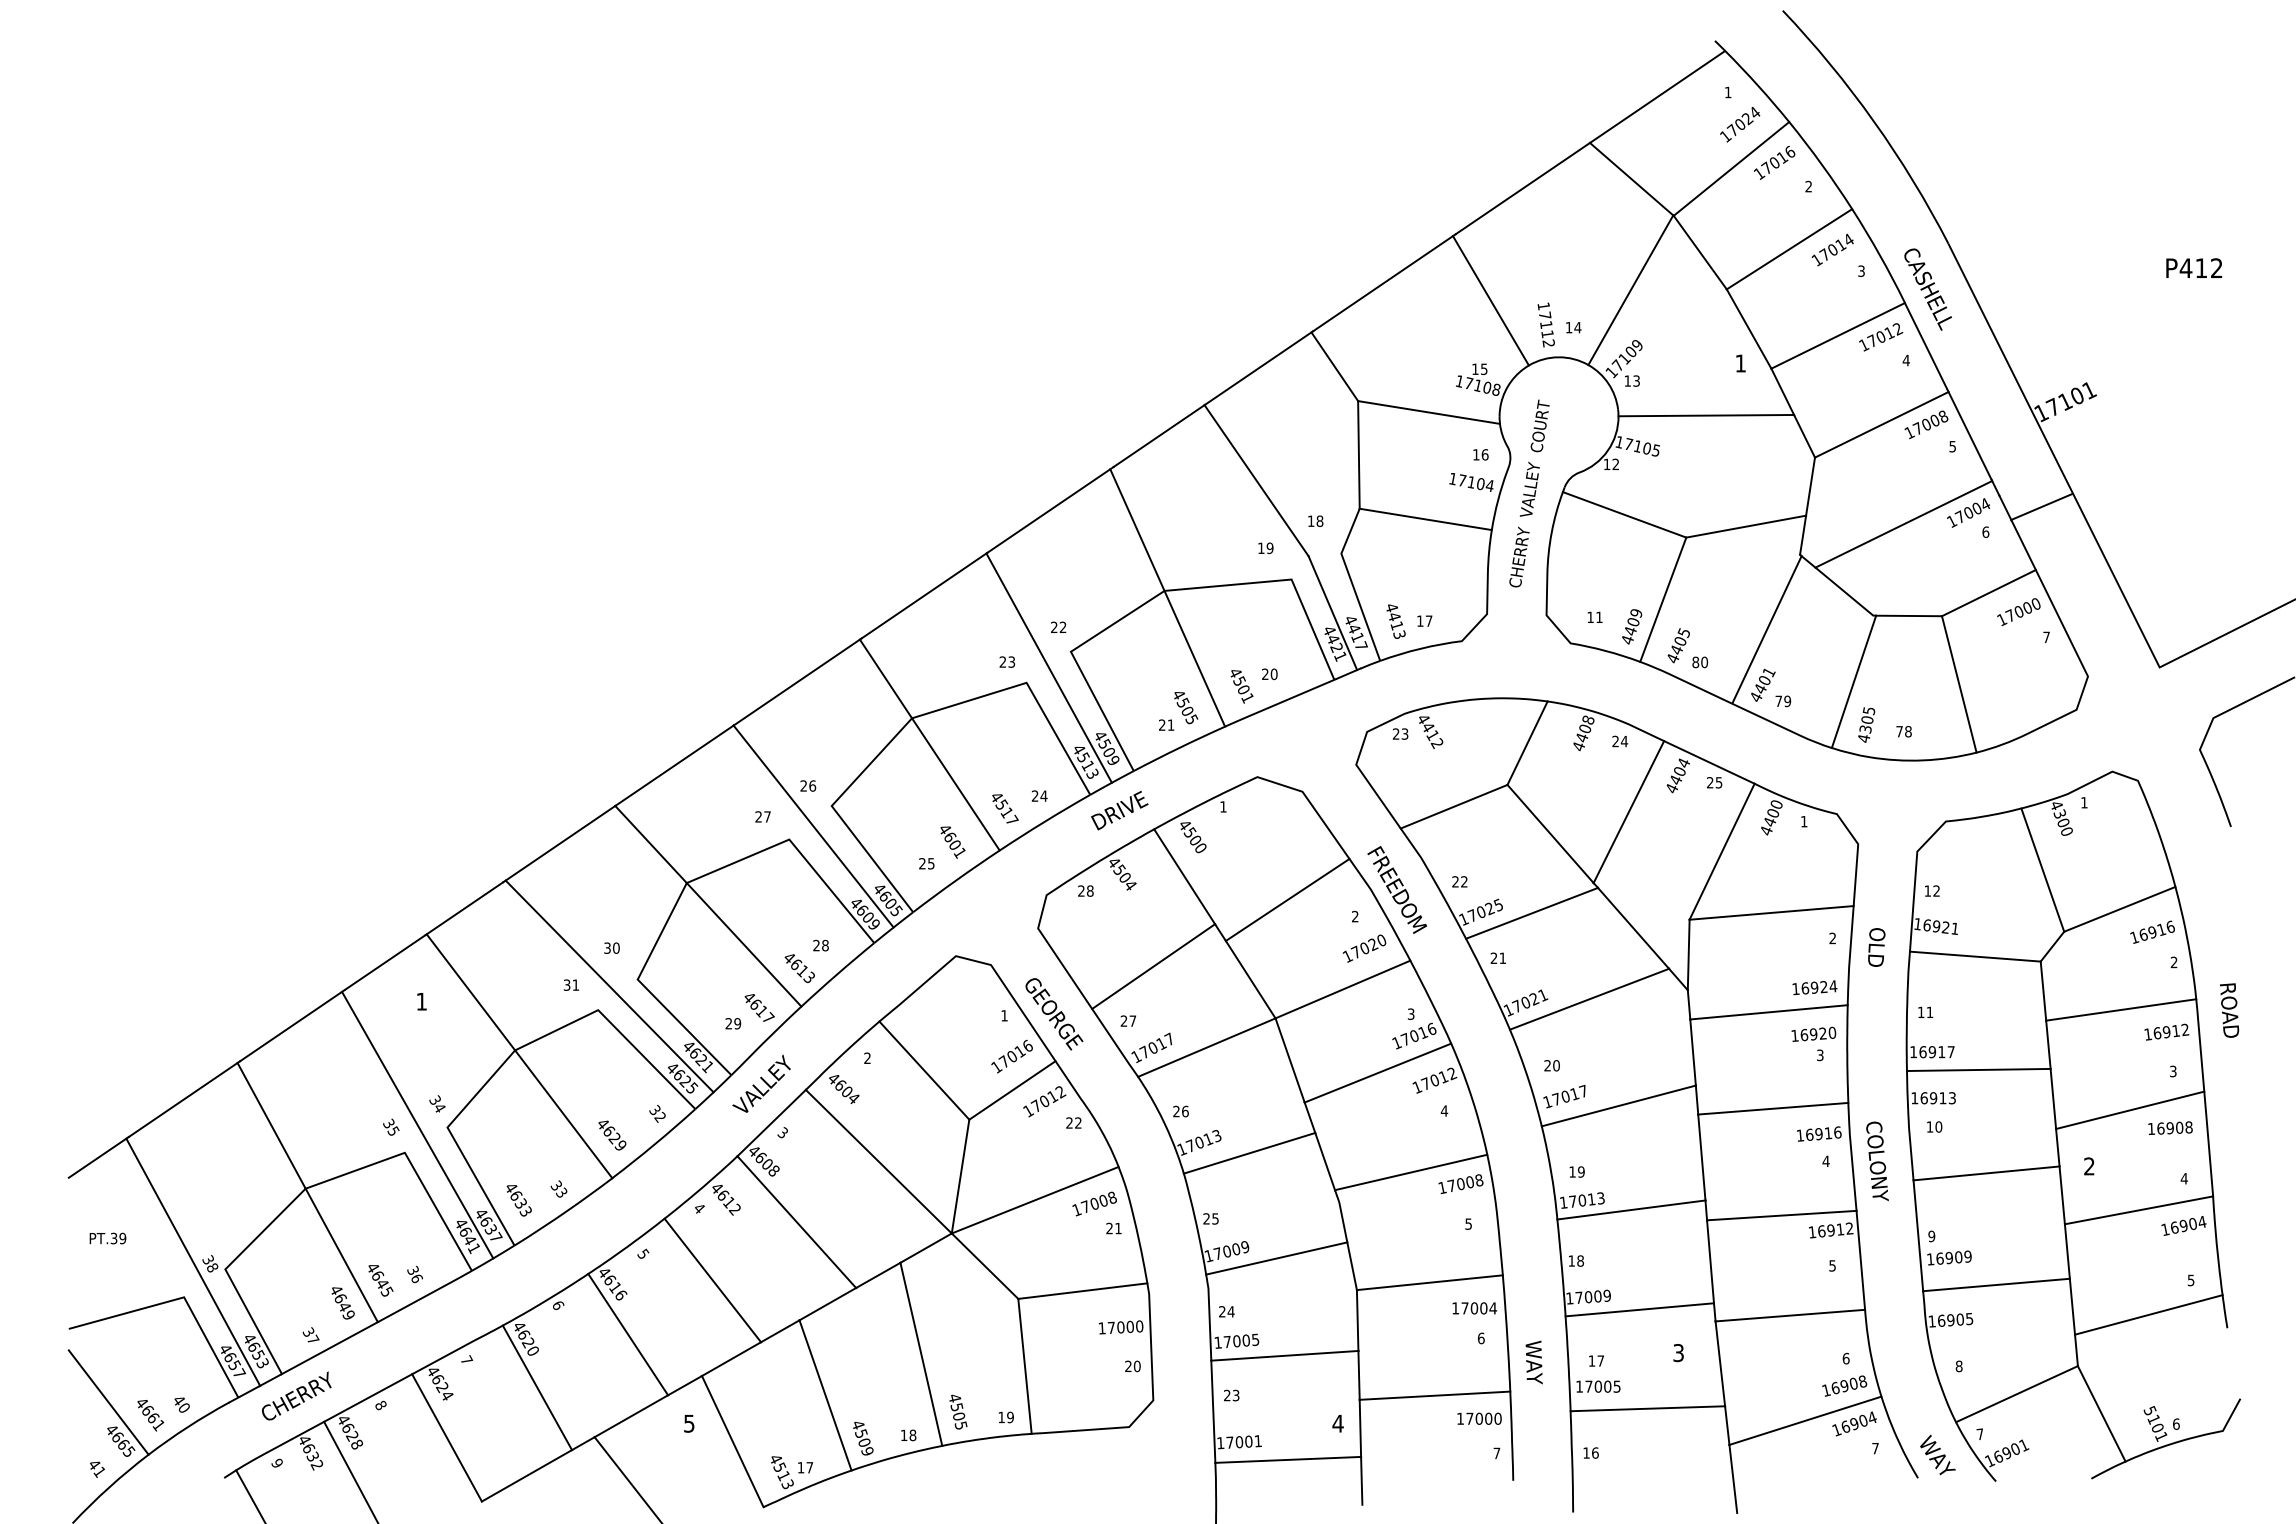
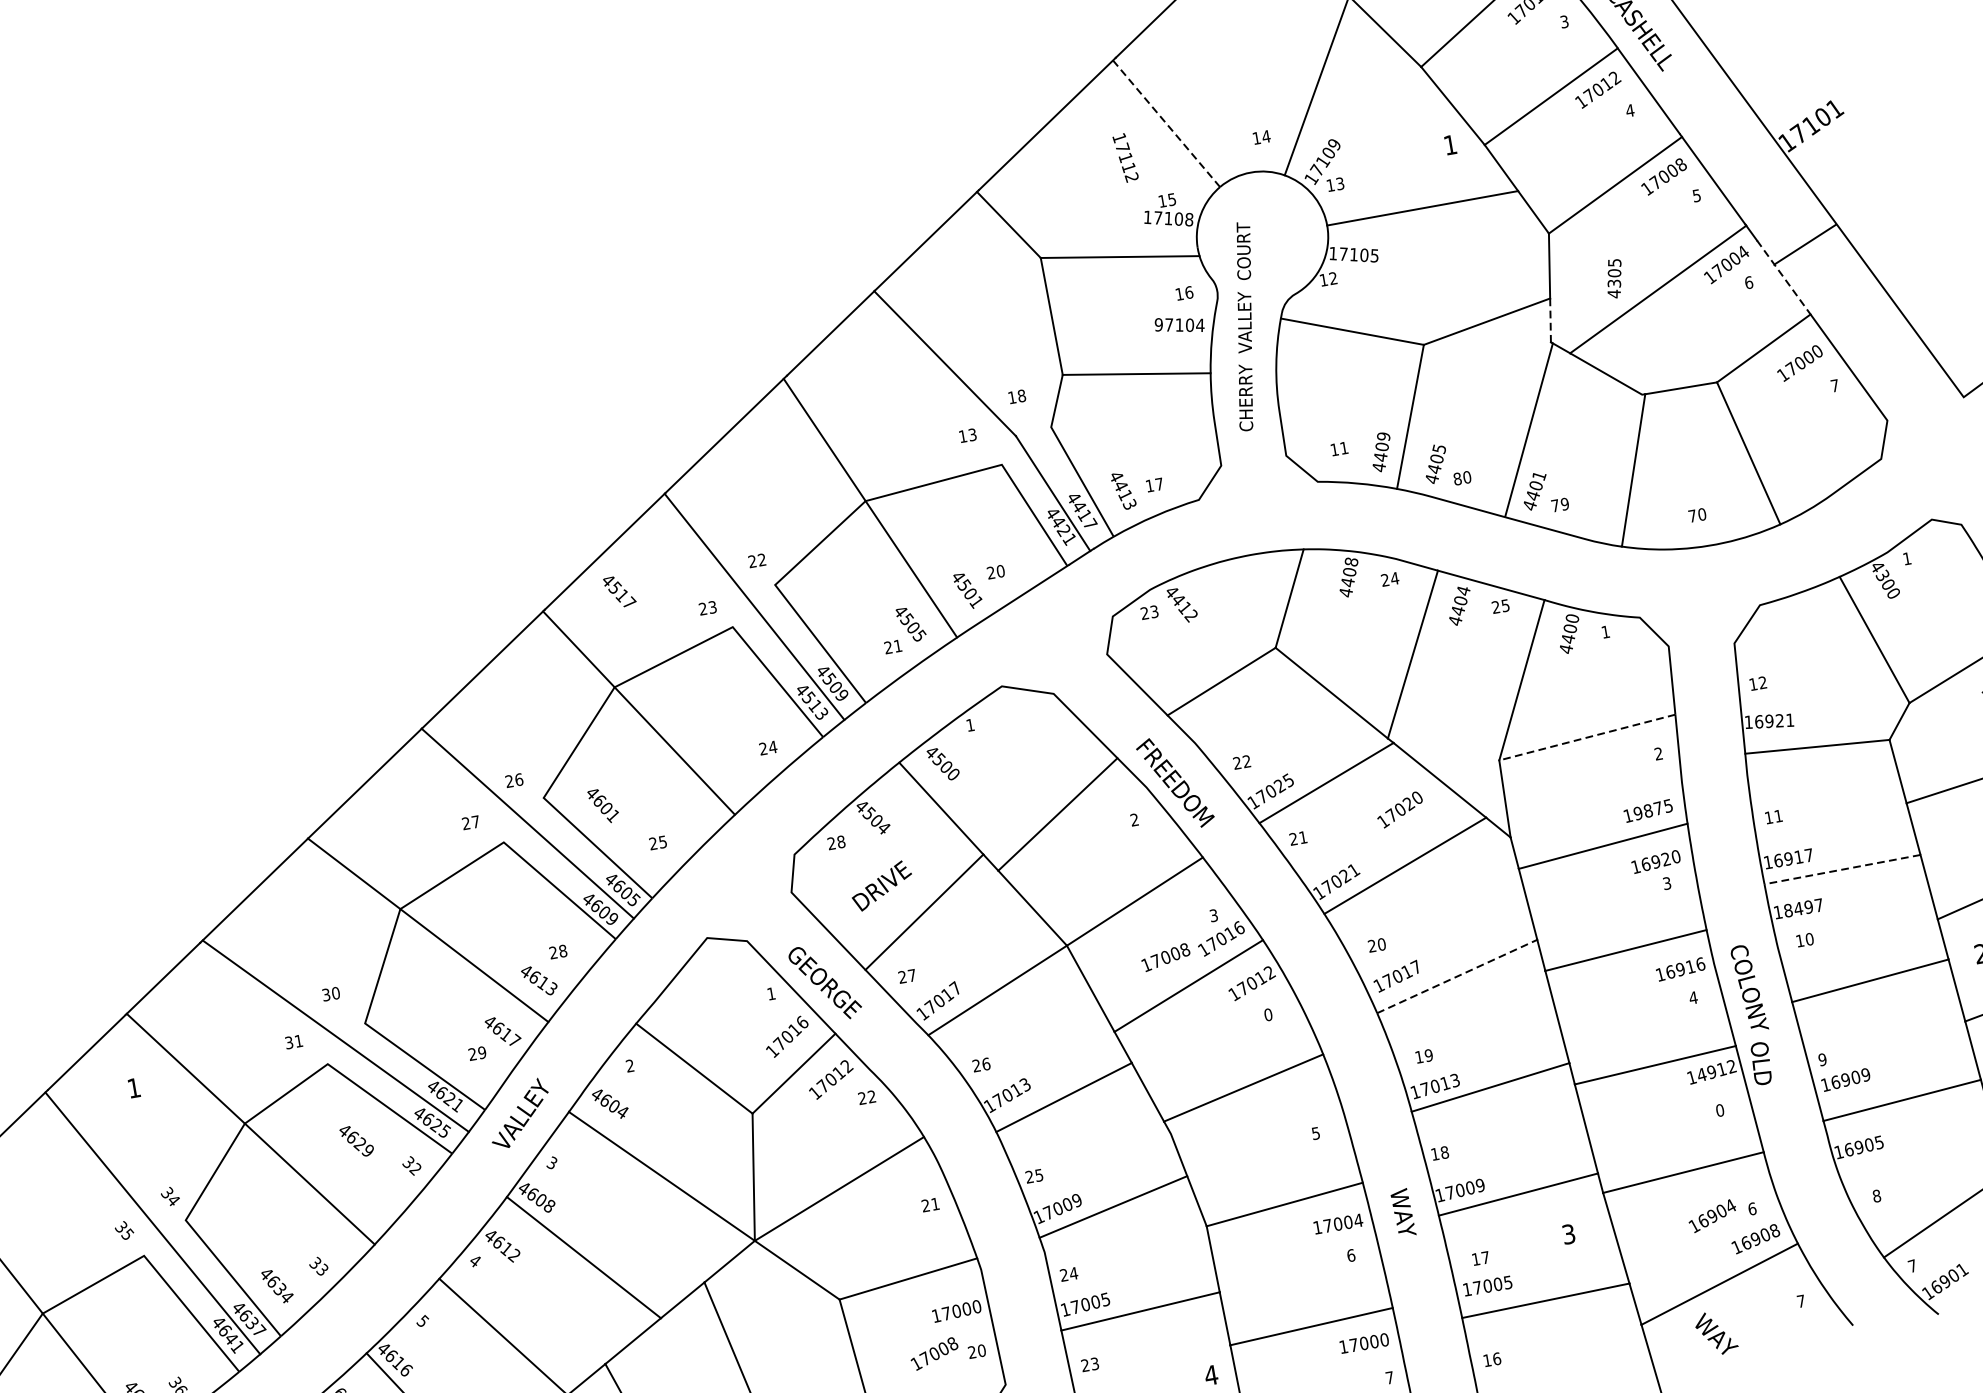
line: (1490, 300) -> (1166, 123), solid -> dashed
text: (1545, 324) -> (1124, 157), moved
text: (1452, 478) -> (1158, 324), 17104 -> 97104
line: (2017, 533) -> (1783, 278), solid -> dashed
line: (1803, 535) -> (1551, 320), solid -> dashed
text: (1269, 547) -> (971, 434), 19 -> 13
text: (1866, 724) -> (1614, 278), moved
text: (1908, 731) -> (1702, 514), 78 -> 70
text: (1005, 808) -> (619, 591), moved
text: (1119, 810) -> (881, 885), moved
text: (952, 842) -> (603, 806), moved
line: (1771, 912) -> (1587, 737), solid -> dashed
text: (1876, 947) -> (1761, 1063), moved
text: (1364, 948) -> (1400, 809), moved
text: (1819, 987) -> (1653, 809), 16924 -> 19875
line: (1978, 1069) -> (1842, 869), solid -> dashed
text: (1937, 1098) -> (1802, 908), 16913 -> 18497
line: (1618, 1105) -> (1456, 976), solid -> dashed
text: (1444, 1110) -> (1268, 1014), 4 -> 0
text: (612, 1135) -> (357, 1141), moved
text: (1460, 1184) -> (1165, 957), moved
text: (1094, 1203) -> (934, 1353), moved
text: (525, 1211) -> (286, 1297), 4633 -> 4634
text: (1821, 1231) -> (1701, 1075), 16912 -> 14912
text: (1832, 1265) -> (1719, 1110), 5 -> 0
text: (1533, 1362) -> (1402, 1213), moved
text: (1854, 1423) -> (1712, 1215), moved
text: (1937, 1454) -> (1715, 1332), moved

